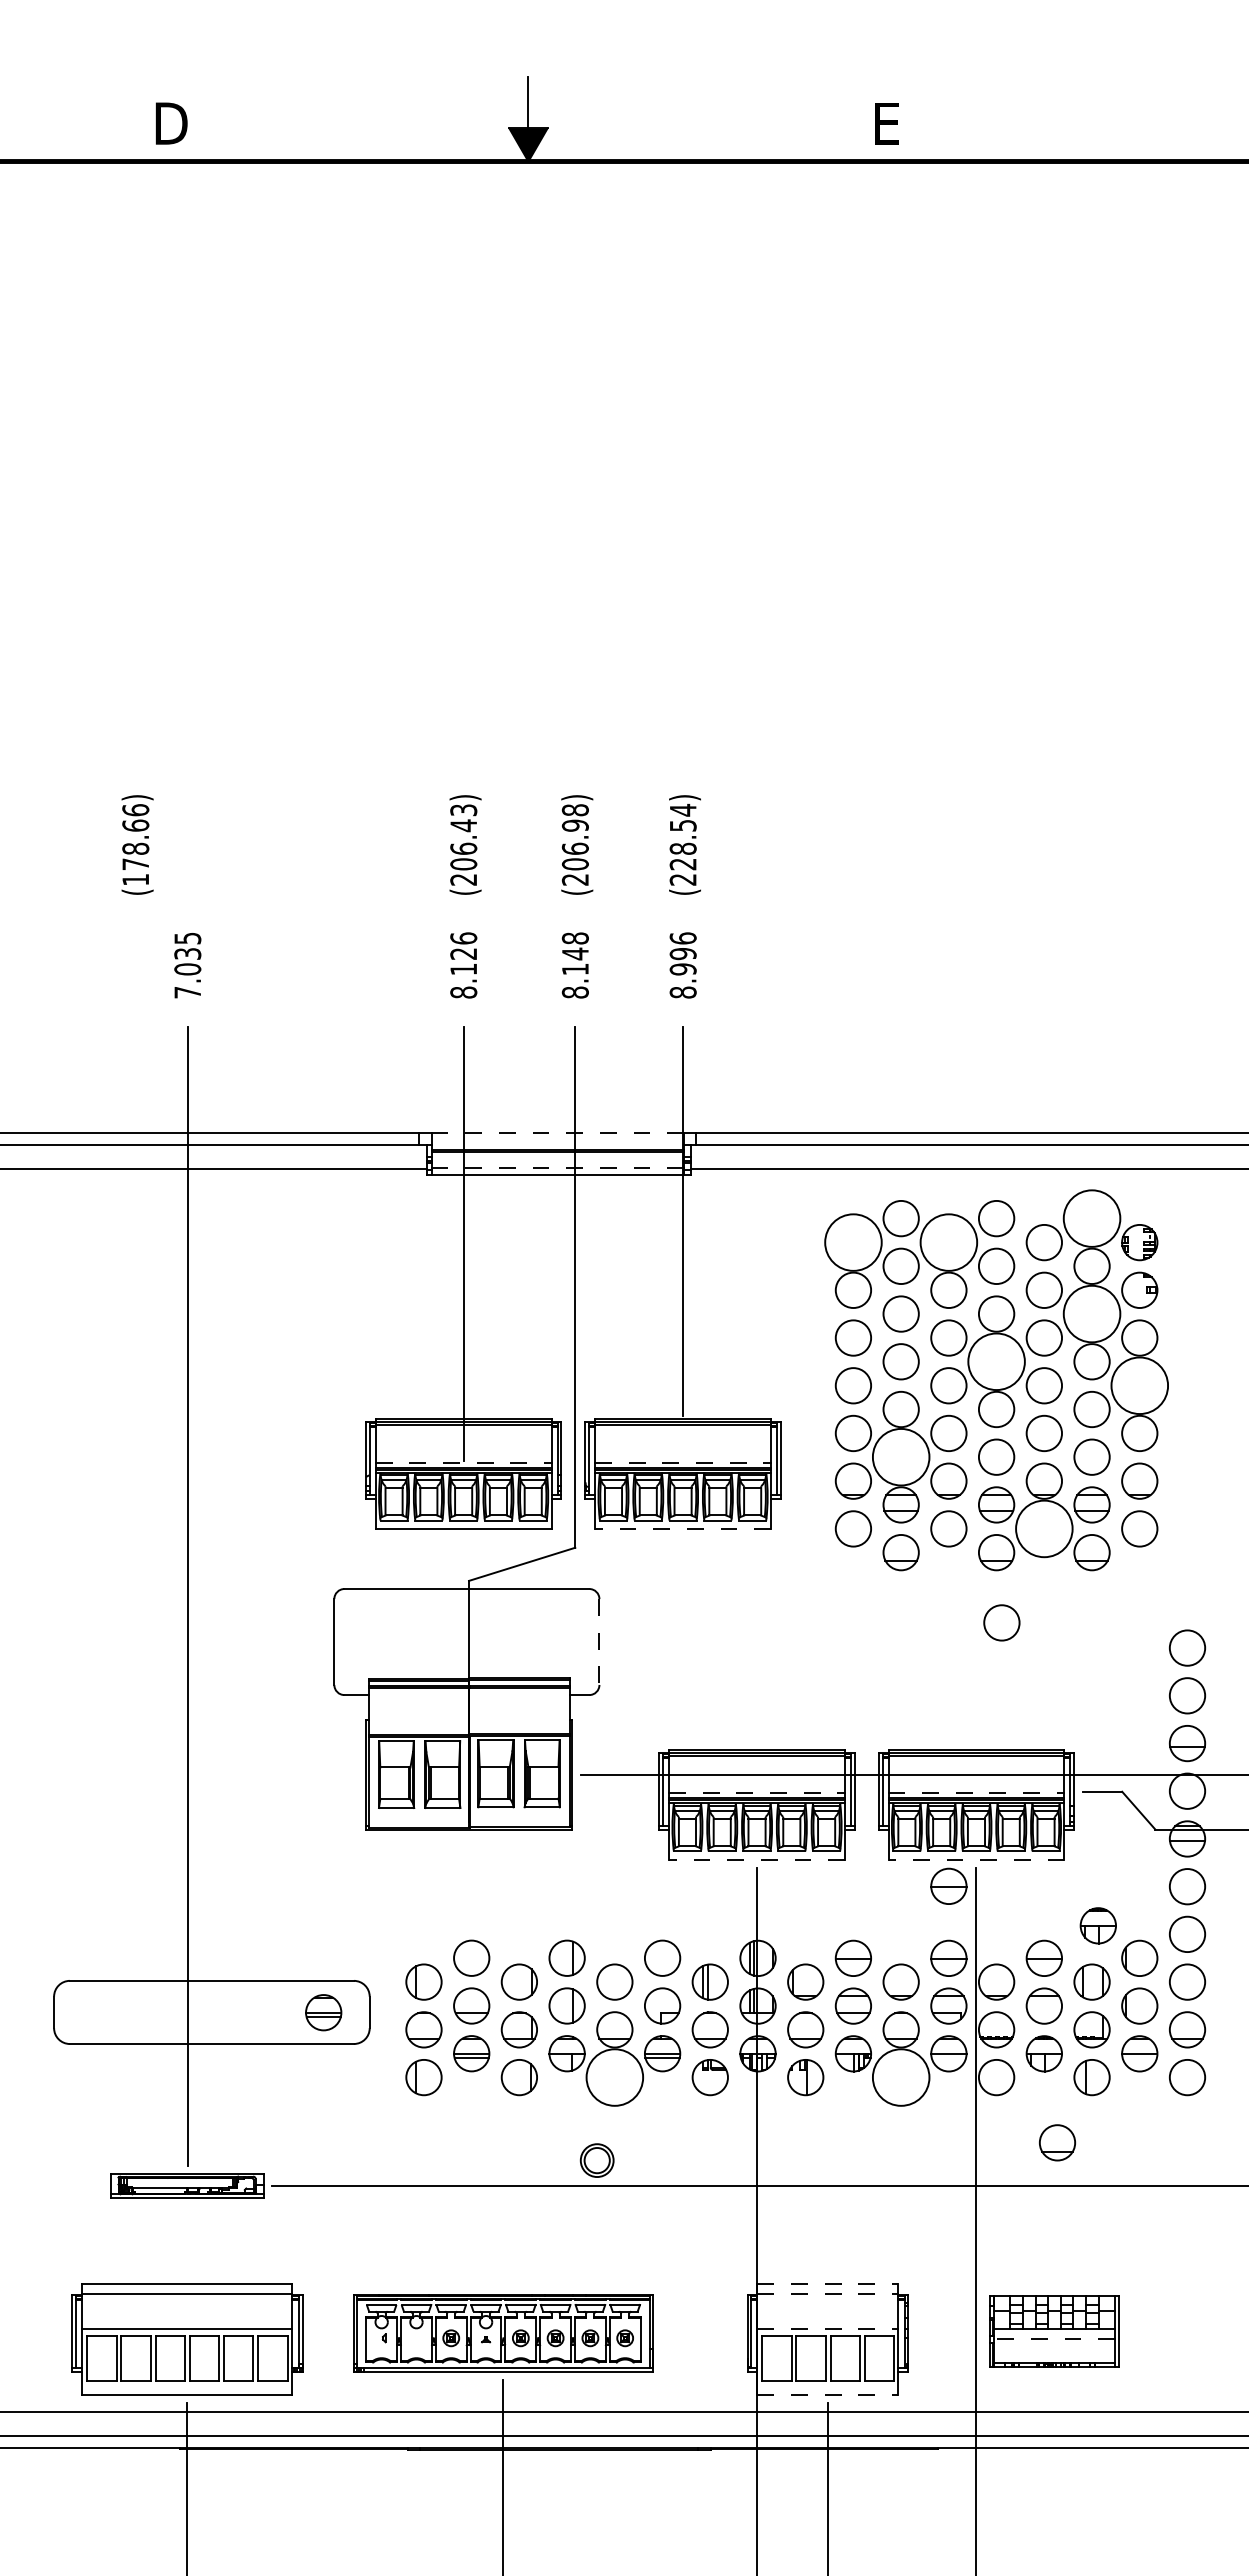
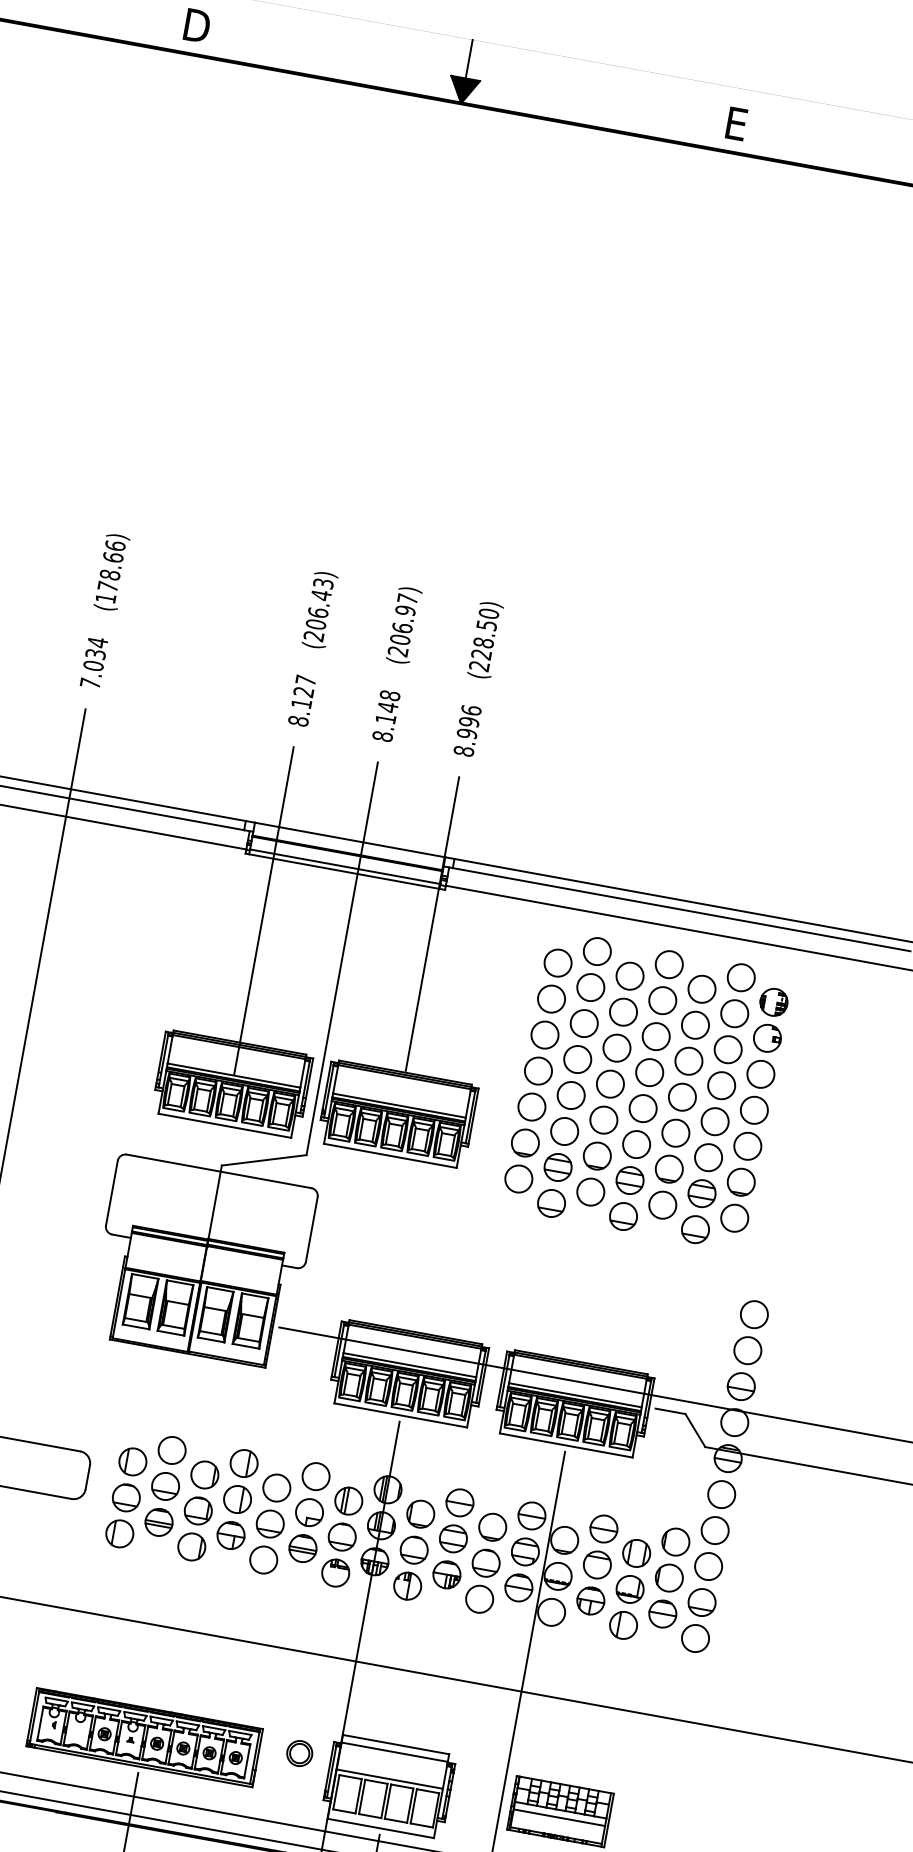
text: (682, 809) -> (488, 613), (228.54) -> (228.50)
text: (574, 810) -> (406, 599), (206.98) -> (206.97)
text: (137, 844) -> (111, 571), moved
text: (187, 938) -> (97, 642), 7.035 -> 7.034
text: (463, 938) -> (305, 680), 8.126 -> 8.127
line: (558, 1133) -> (350, 840), dashed -> solid
line: (557, 1168) -> (345, 866), dashed -> solid
circle: (1091, 1218) -> (740, 977), size x0.62
circle: (853, 1242) -> (558, 963), size x0.62
circle: (948, 1242) -> (629, 976), size x0.62
circle: (1091, 1313) -> (727, 1049), size x0.62
circle: (996, 1361) -> (649, 1072), size x0.62
circle: (1139, 1385) -> (754, 1110), size x0.62
circle: (900, 1456) -> (564, 1130), size x0.62
line: (463, 1462) -> (233, 1075), dashed -> solid
line: (683, 1462) -> (399, 1105), dashed -> solid
circle: (1044, 1528) -> (662, 1204), size x0.62
line: (683, 1529) -> (390, 1156), dashed -> solid
circle: (1001, 1622) -> (617, 1269), removed
line: (599, 1642) -> (311, 1229), dashed -> solid
line: (757, 1793) -> (410, 1365), dashed -> solid
line: (976, 1793) -> (575, 1395), dashed -> solid
line: (757, 1859) -> (401, 1415), dashed -> solid
line: (976, 1859) -> (566, 1445), dashed -> solid
part: (948, 1885) -> (541, 1460), removed
part: (1097, 1925) -> (648, 1511), removed
part: (323, 2012) -> (52, 1471), removed
circle: (614, 2077) -> (263, 1559), size x0.62
circle: (900, 2077) -> (479, 1599), size x0.62
part: (1057, 2142) -> (588, 1669), removed
part: (596, 2160) -> (299, 1753), moved
line: (828, 2283) -> (396, 1744), dashed -> solid
line: (828, 2293) -> (395, 1752), dashed -> solid
line: (828, 2329) -> (390, 1779), dashed -> solid
line: (1054, 2339) -> (559, 1817), dashed -> solid
line: (828, 2394) -> (381, 1828), dashed -> solid

